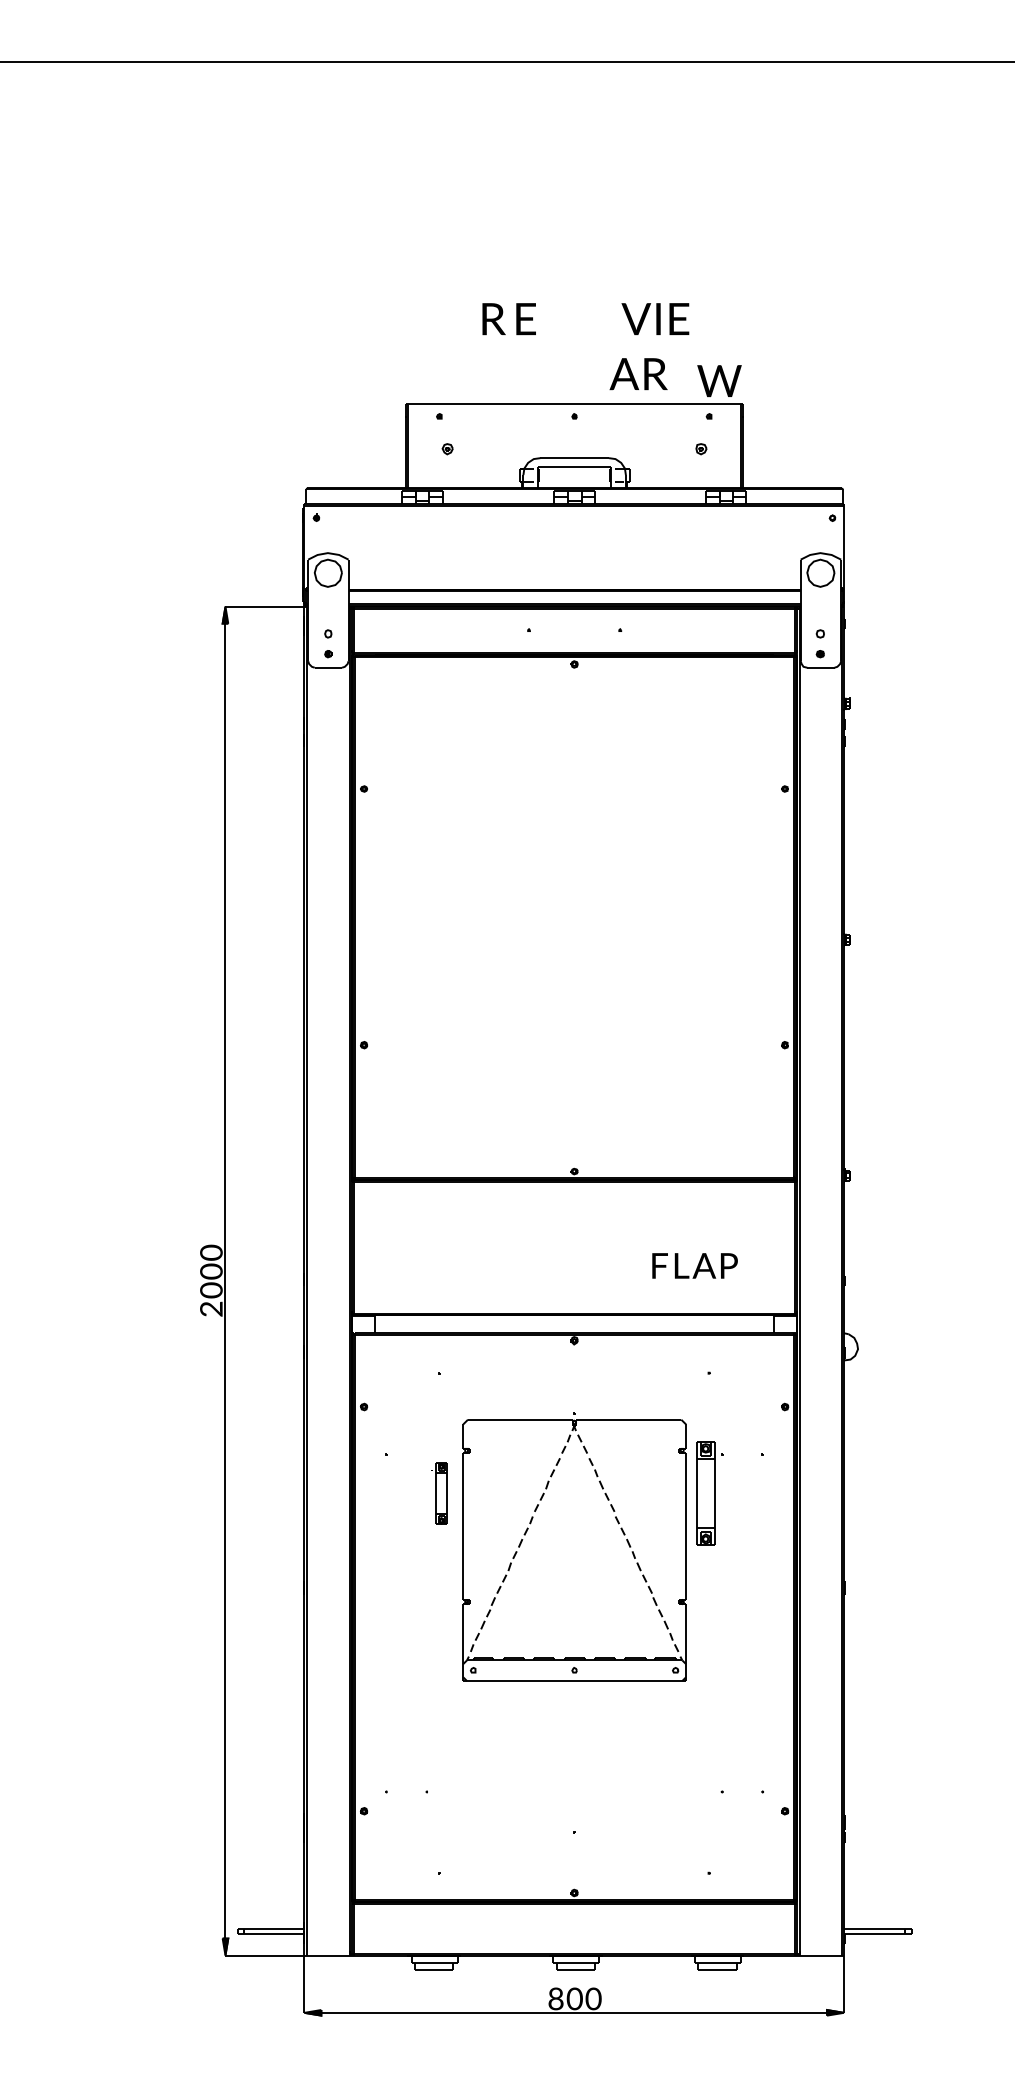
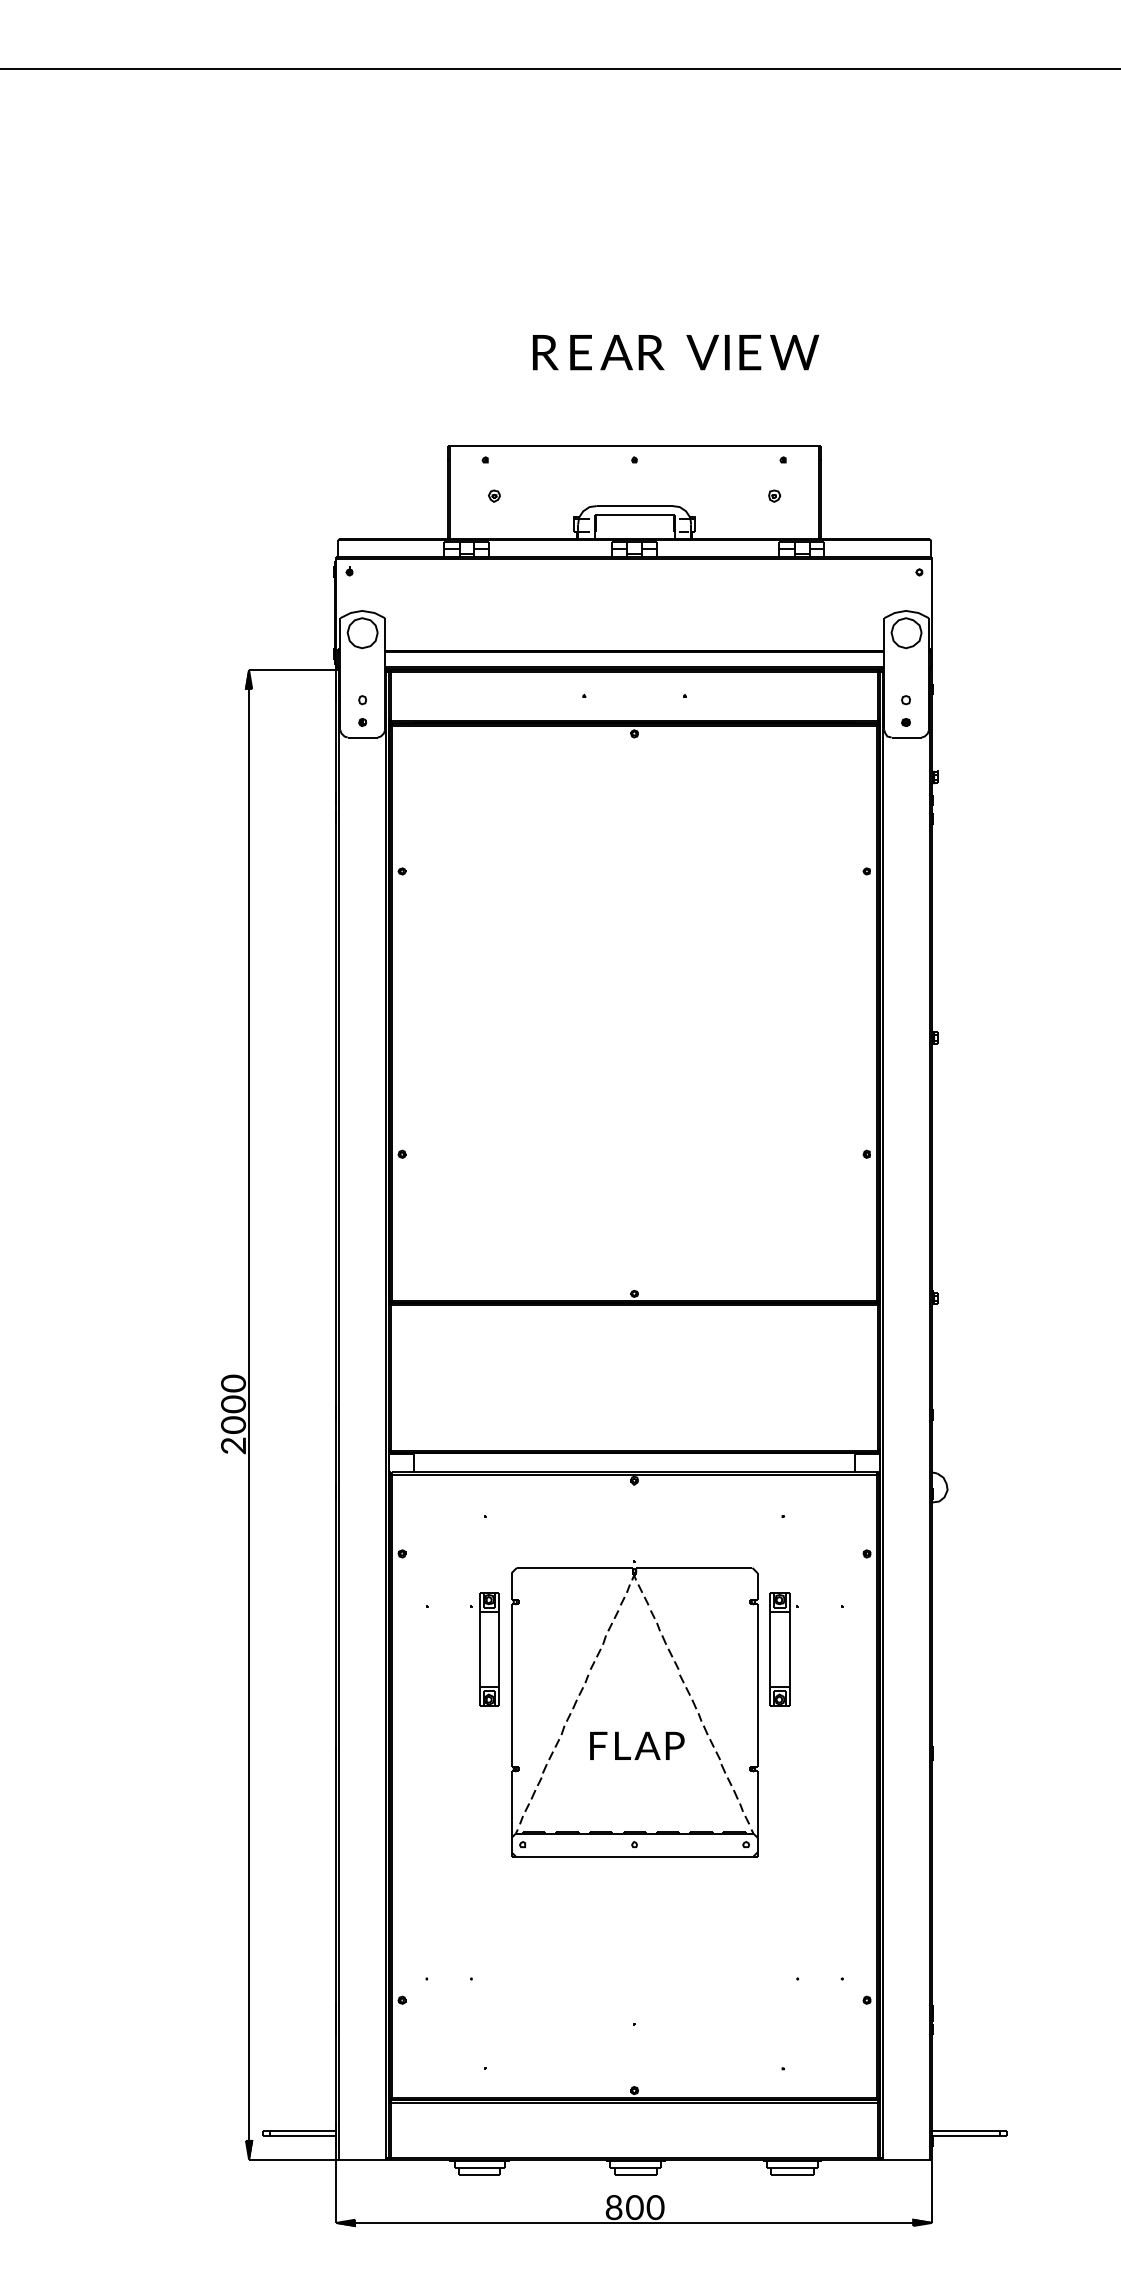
text: (638, 374) -> (632, 352), moved
text: (719, 381) -> (794, 352), moved
text: (694, 1265) -> (636, 1745), moved
part: (439, 1493) -> (485, 1649), size x1.67

